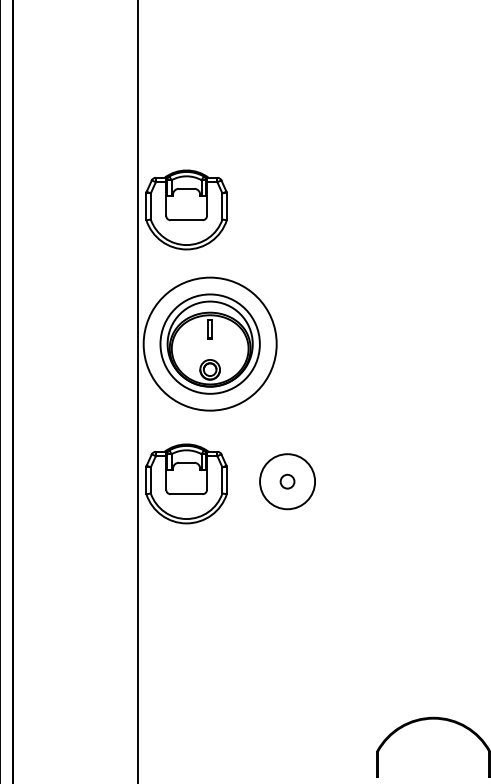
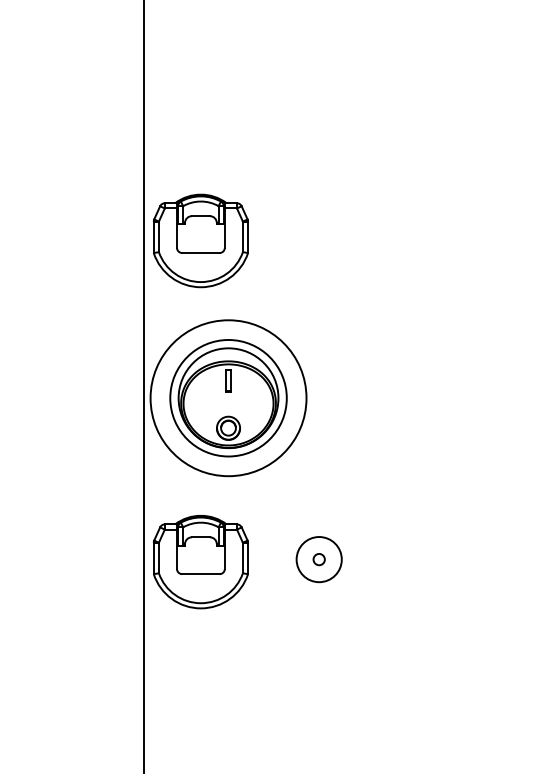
part: (287, 481) -> (319, 559), size x0.7

